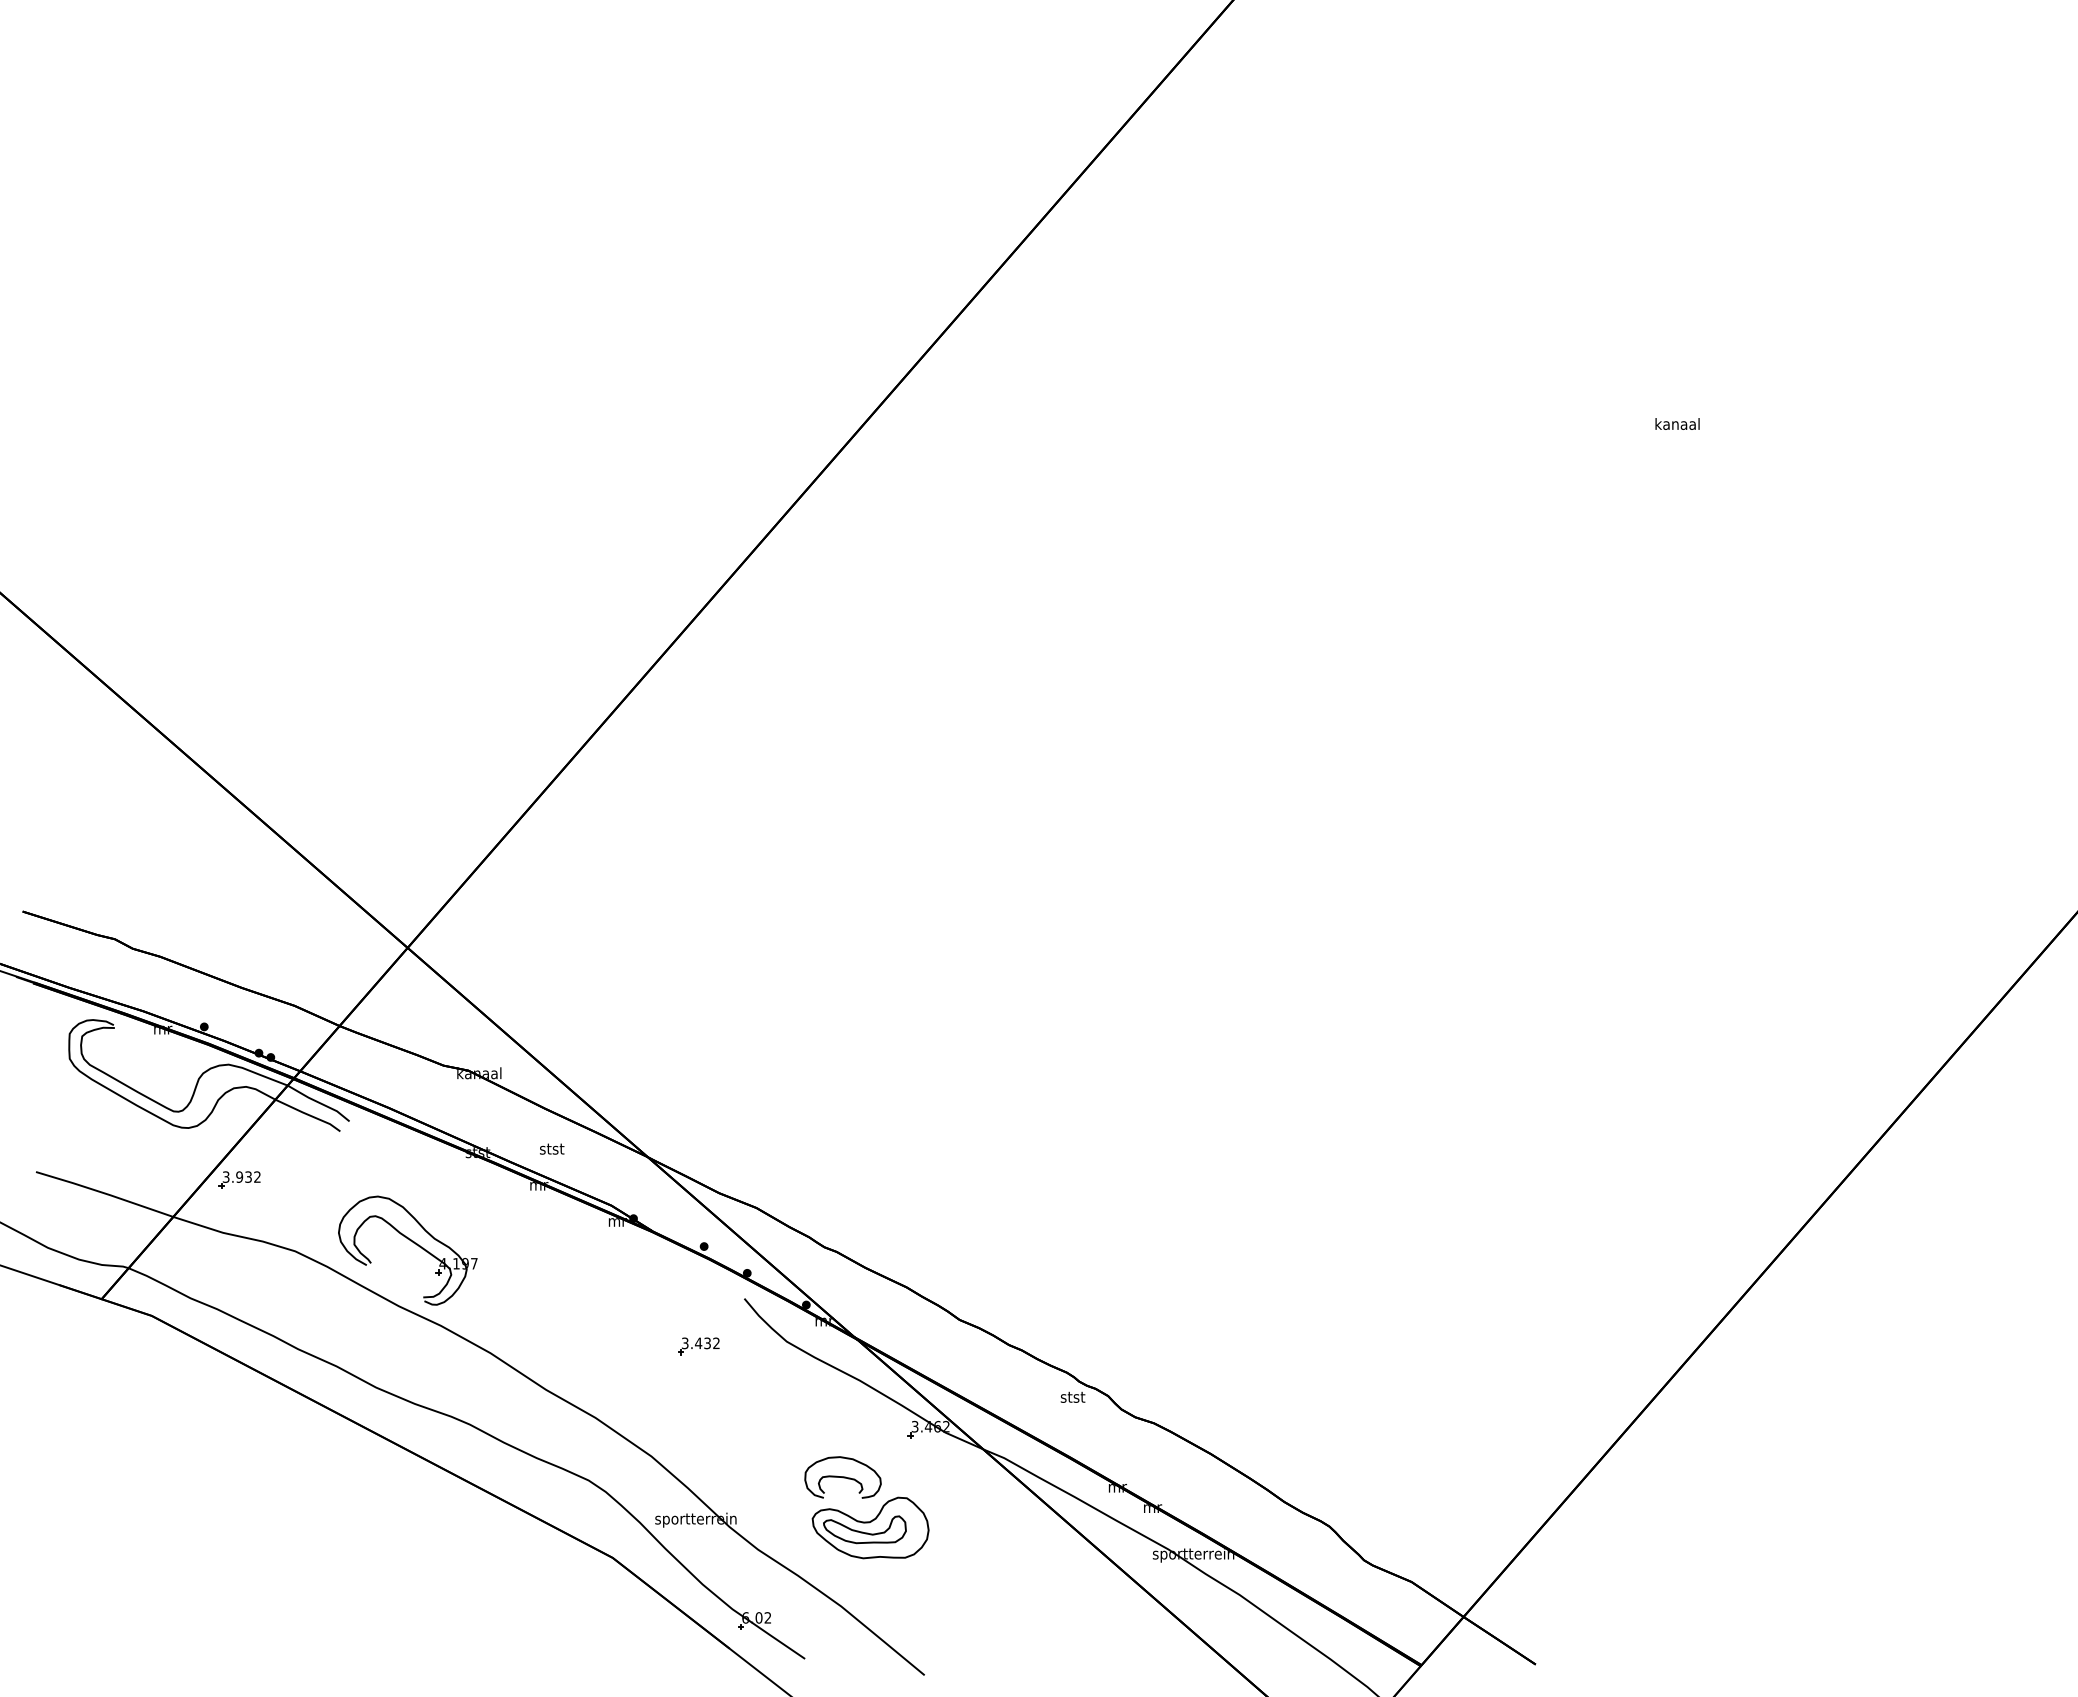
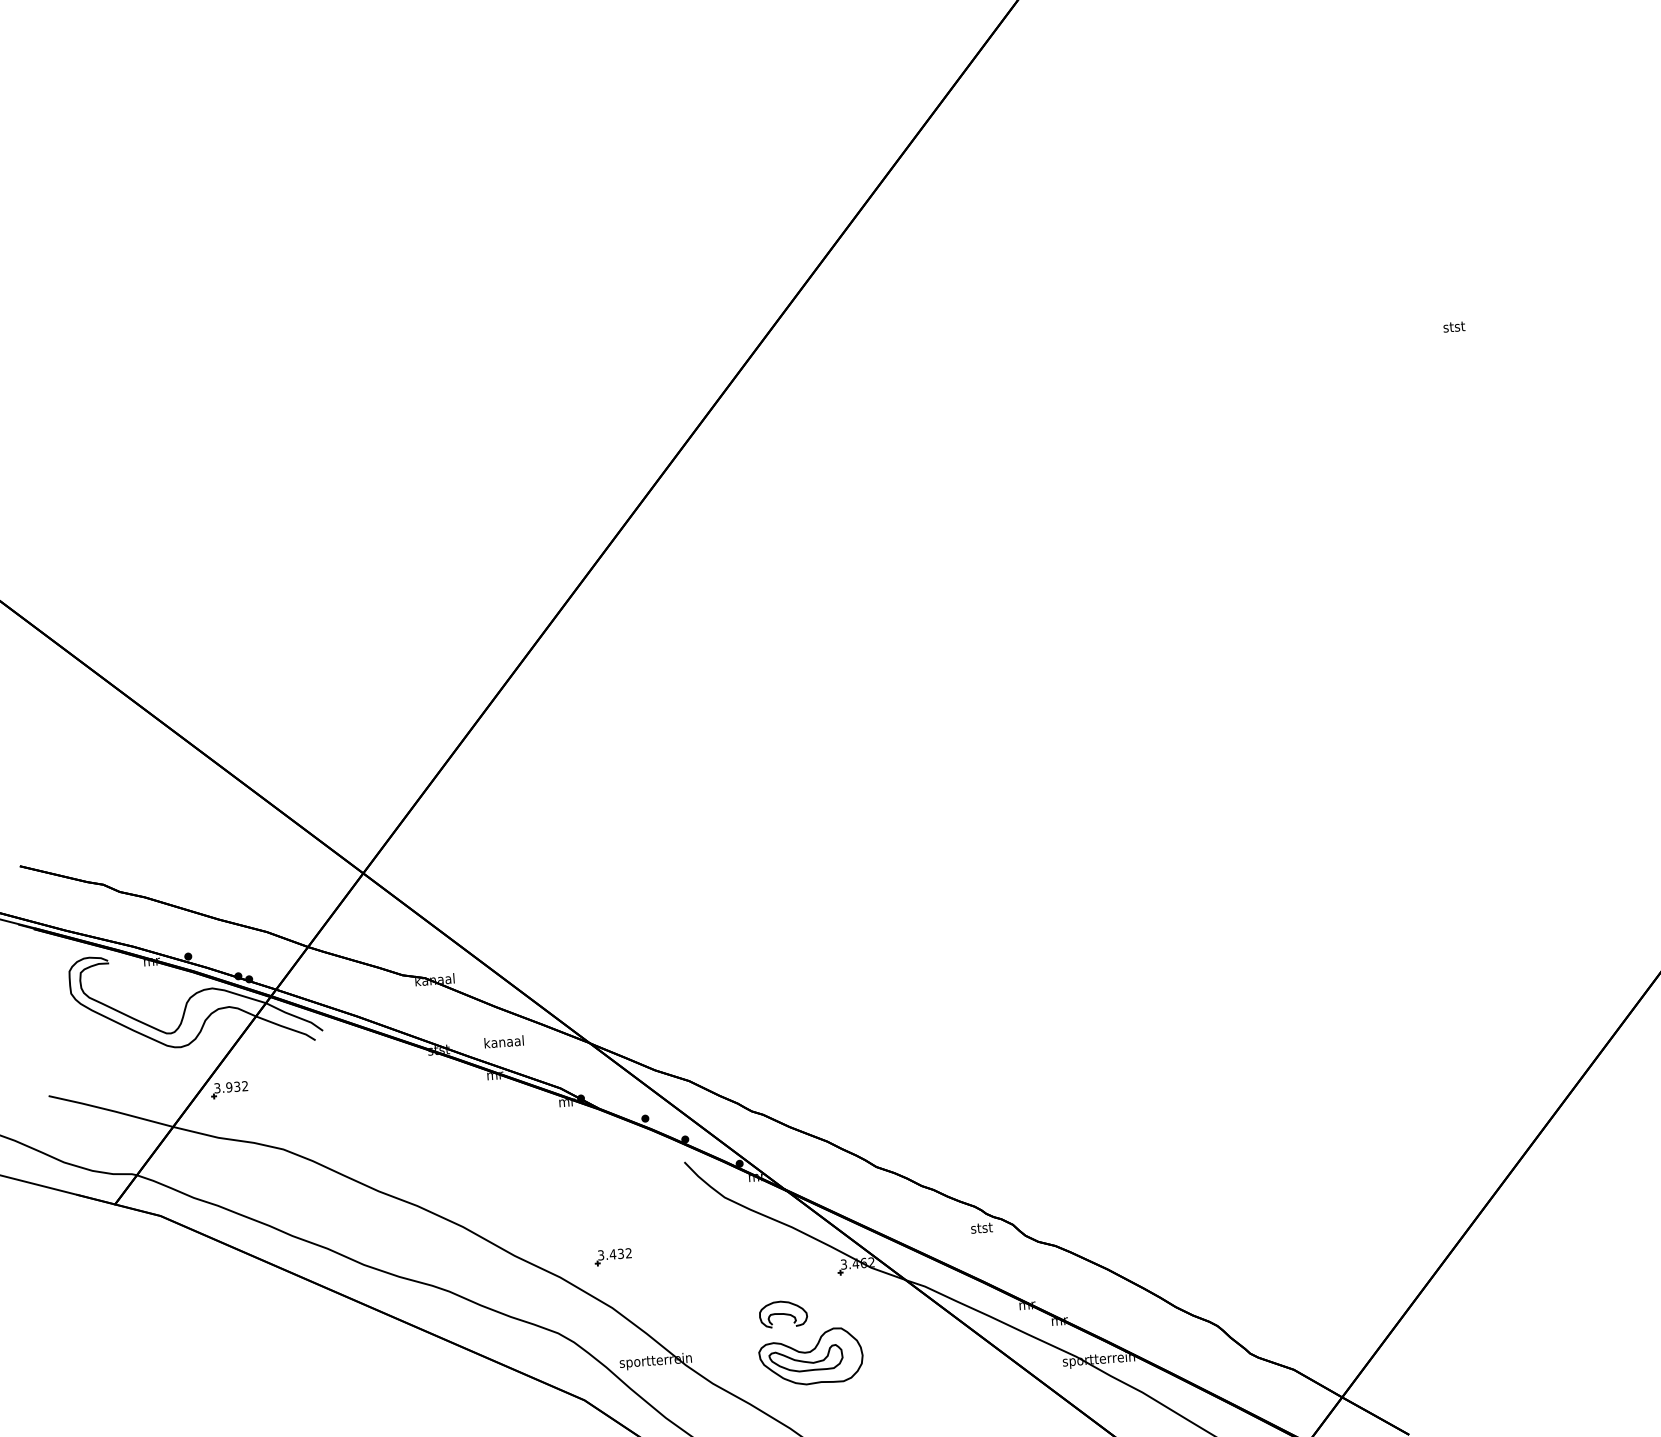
text: (1677, 423) -> (1454, 326), kanaal -> stst
text: (551, 1148) -> (503, 1041), stst -> kanaal
part: (413, 1243) -> (387, 1134), removed
part: (698, 1346) -> (613, 1257), moved
part: (842, 1477) -> (782, 1314), size x0.7

